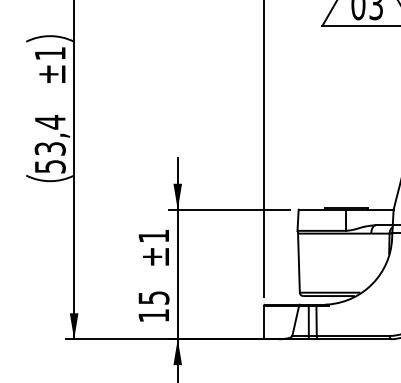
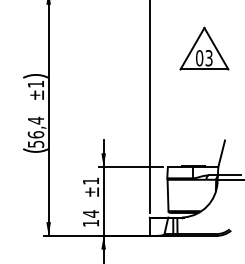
text: (49, 148) -> (35, 134), 53,4 -> 56,4
text: (154, 297) -> (91, 213), 15 -> 14

